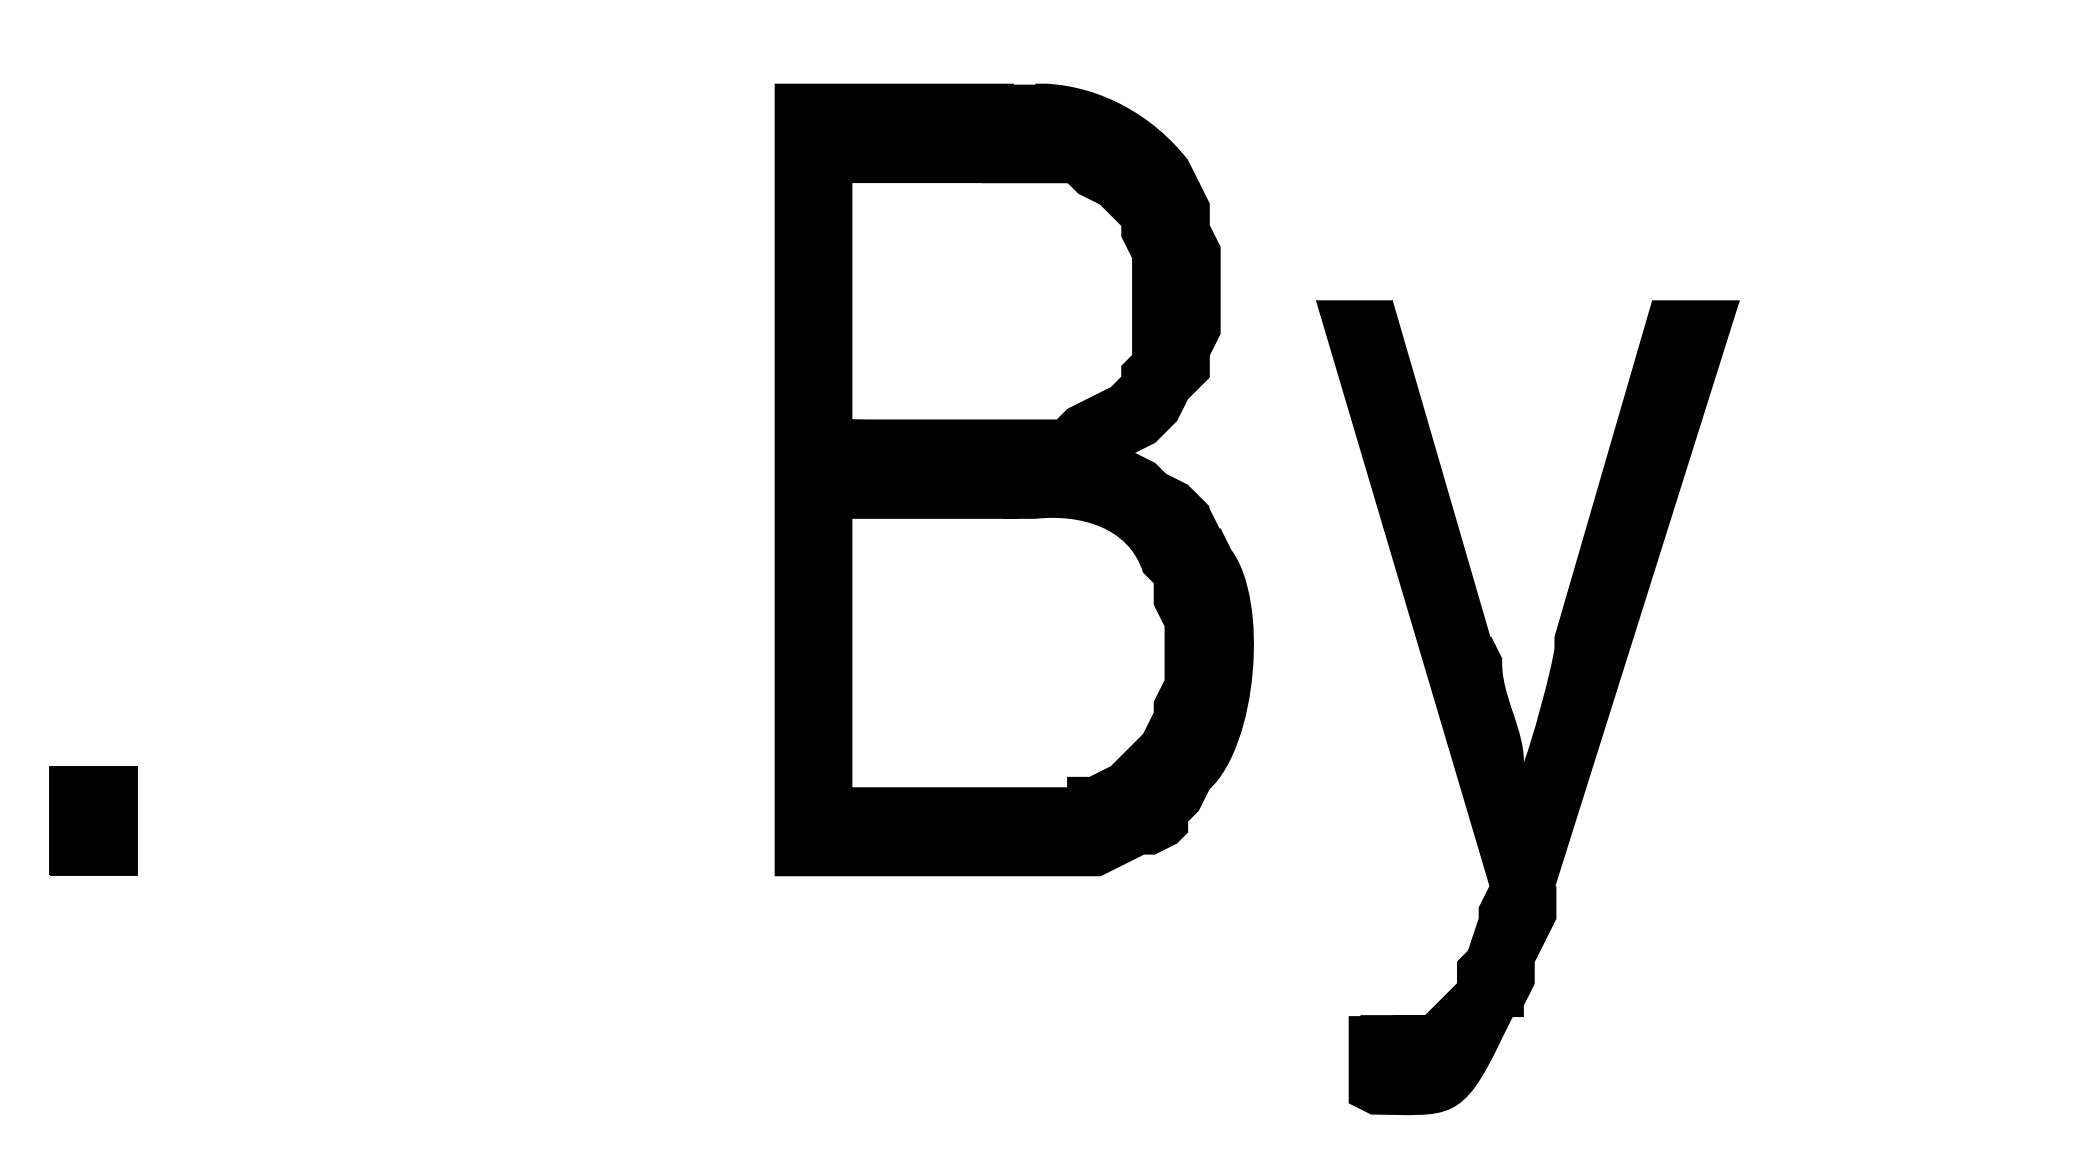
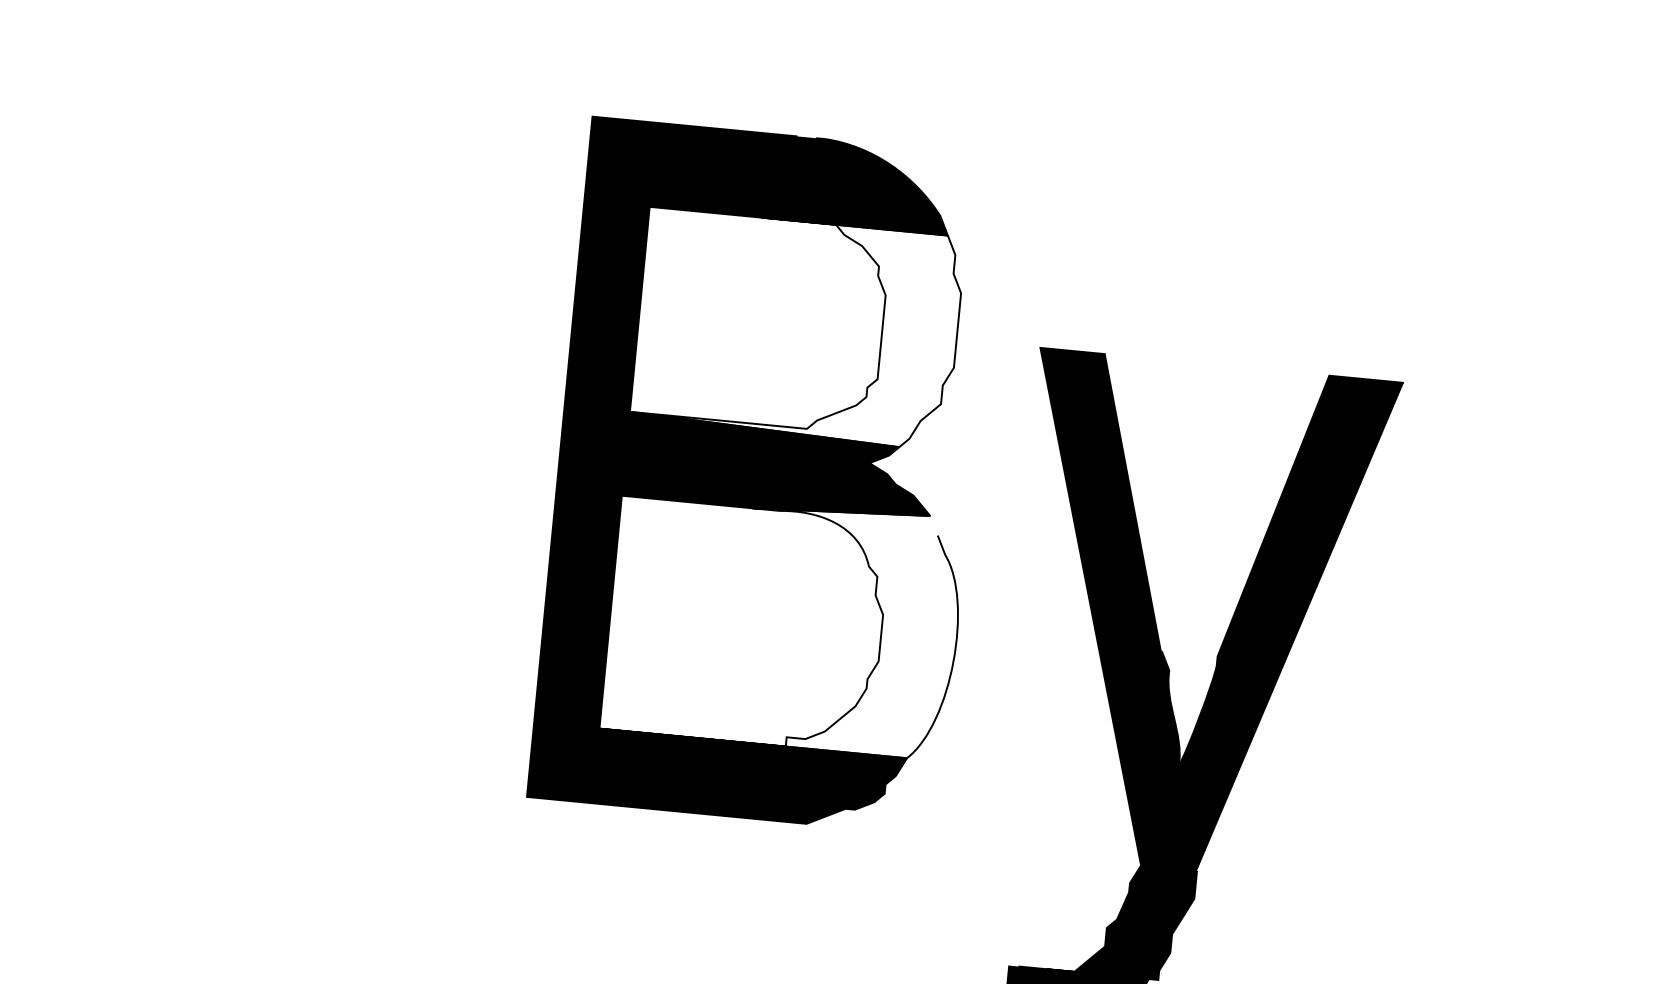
fill: (1035, 306) -> (797, 329), removed
fill: (1051, 647) -> (783, 623), removed

